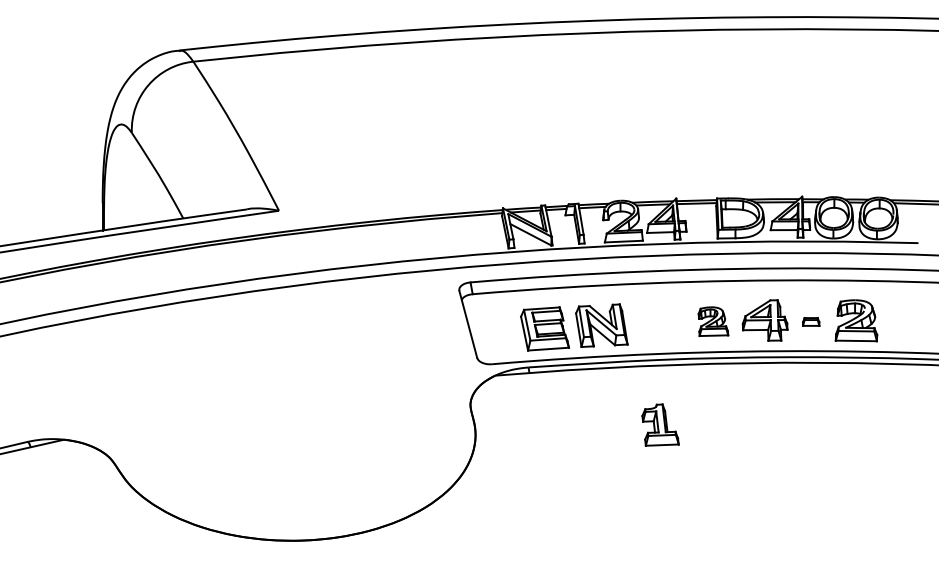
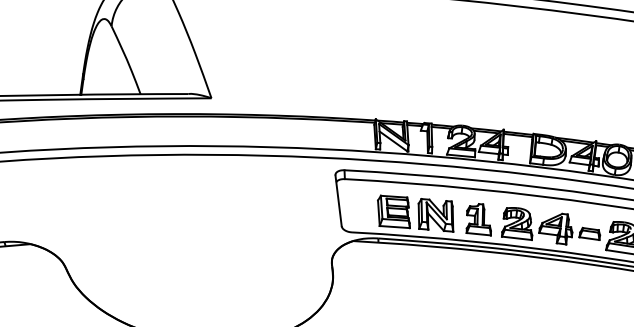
part: (713, 321) -> (518, 223), size x1.43
part: (810, 321) -> (589, 233), size x1.67
part: (660, 424) -> (479, 218), moved

